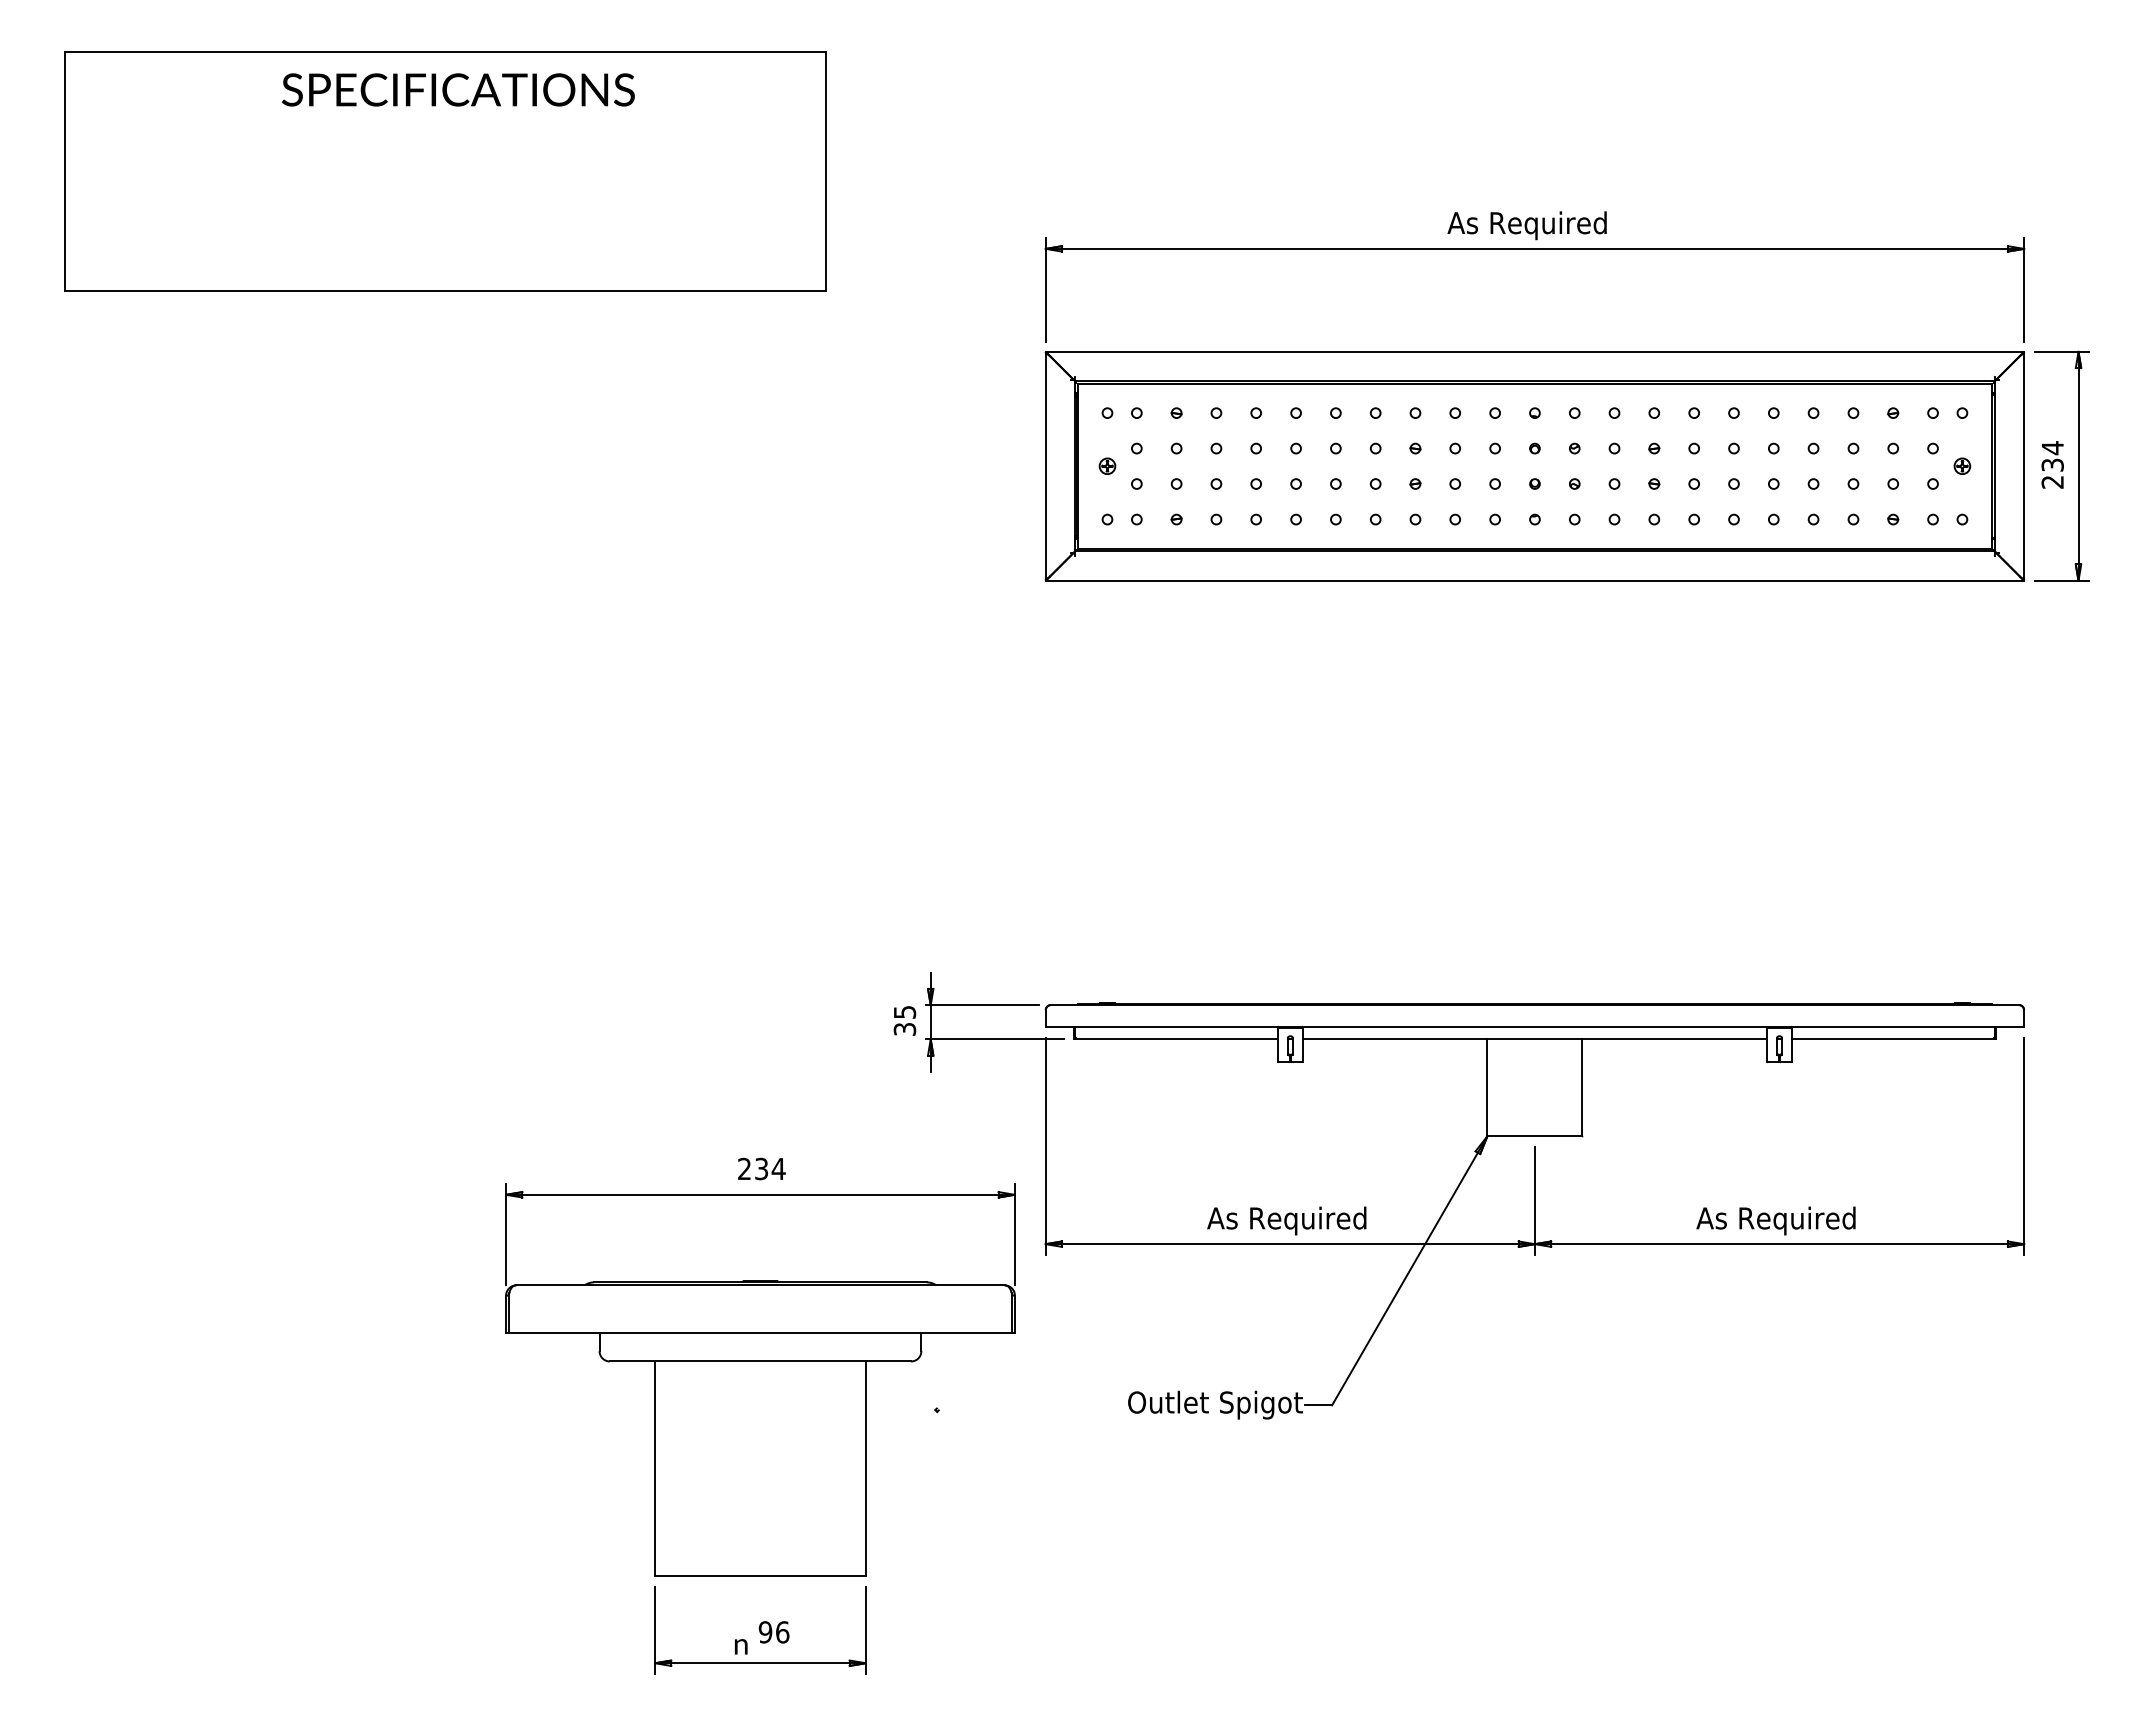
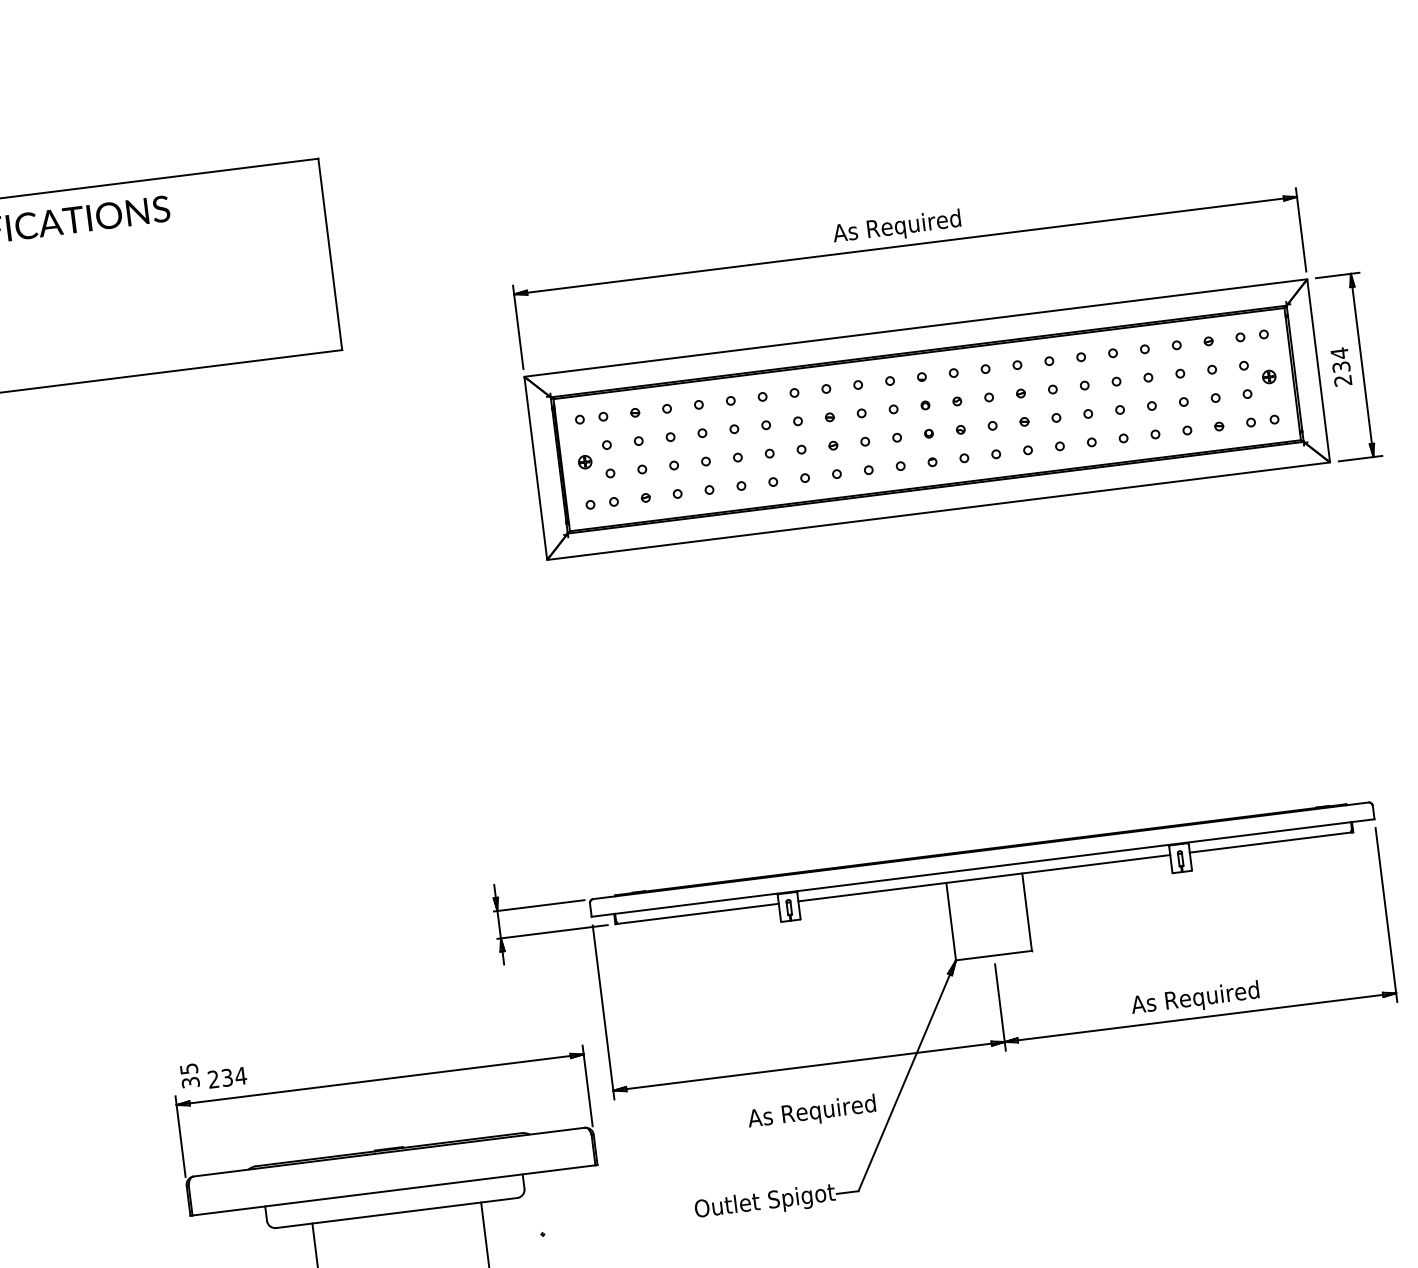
text: (904, 1020) -> (189, 1075), moved
text: (761, 1168) -> (227, 1077), moved
text: (1286, 1220) -> (811, 1112), moved

